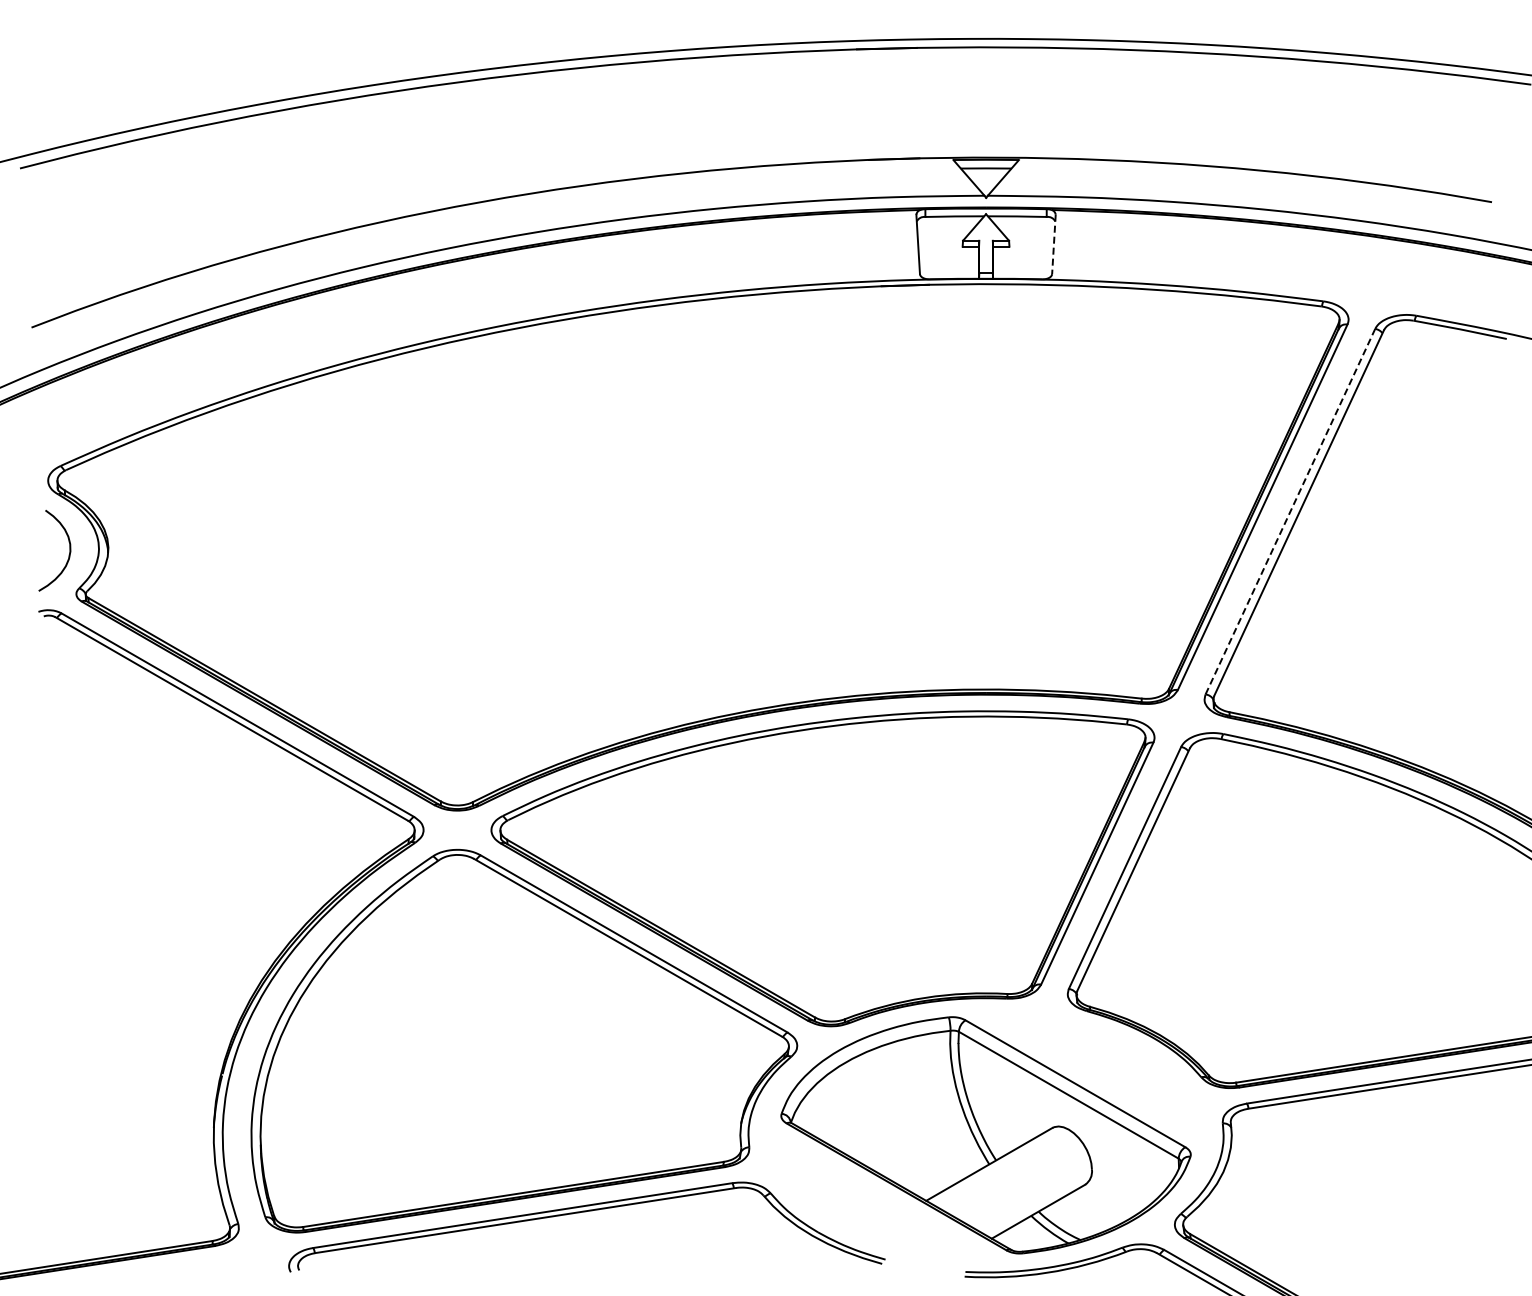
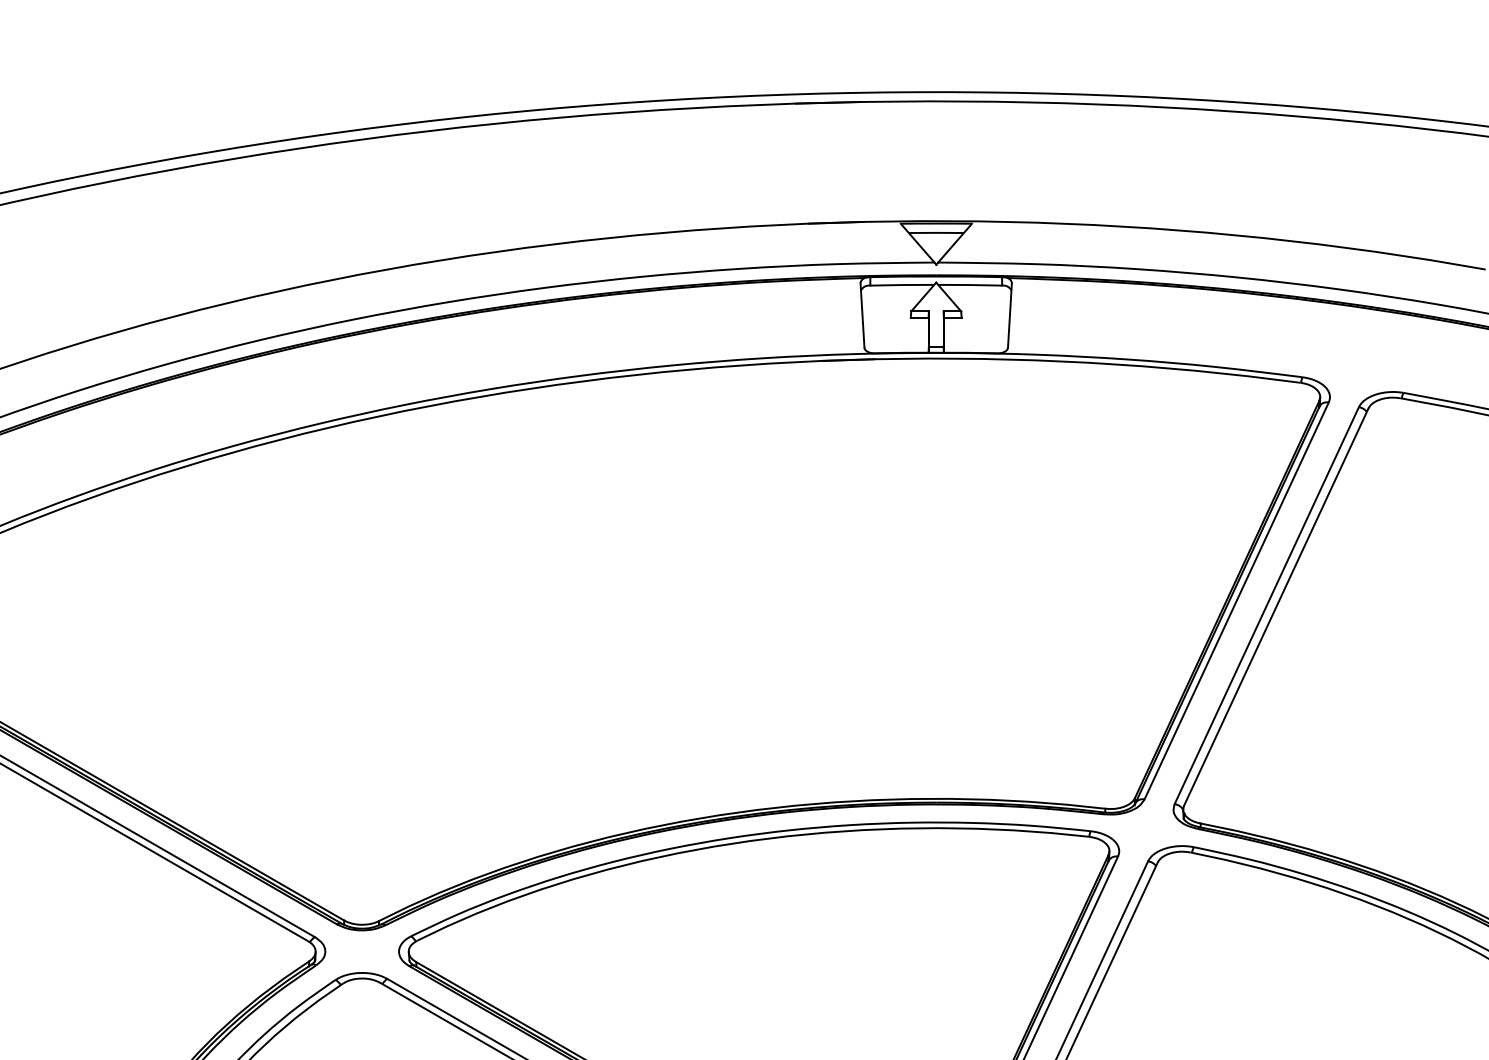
line: (1053, 244) -> (1009, 315), dashed -> solid
line: (1290, 511) -> (1266, 605), dashed -> solid

